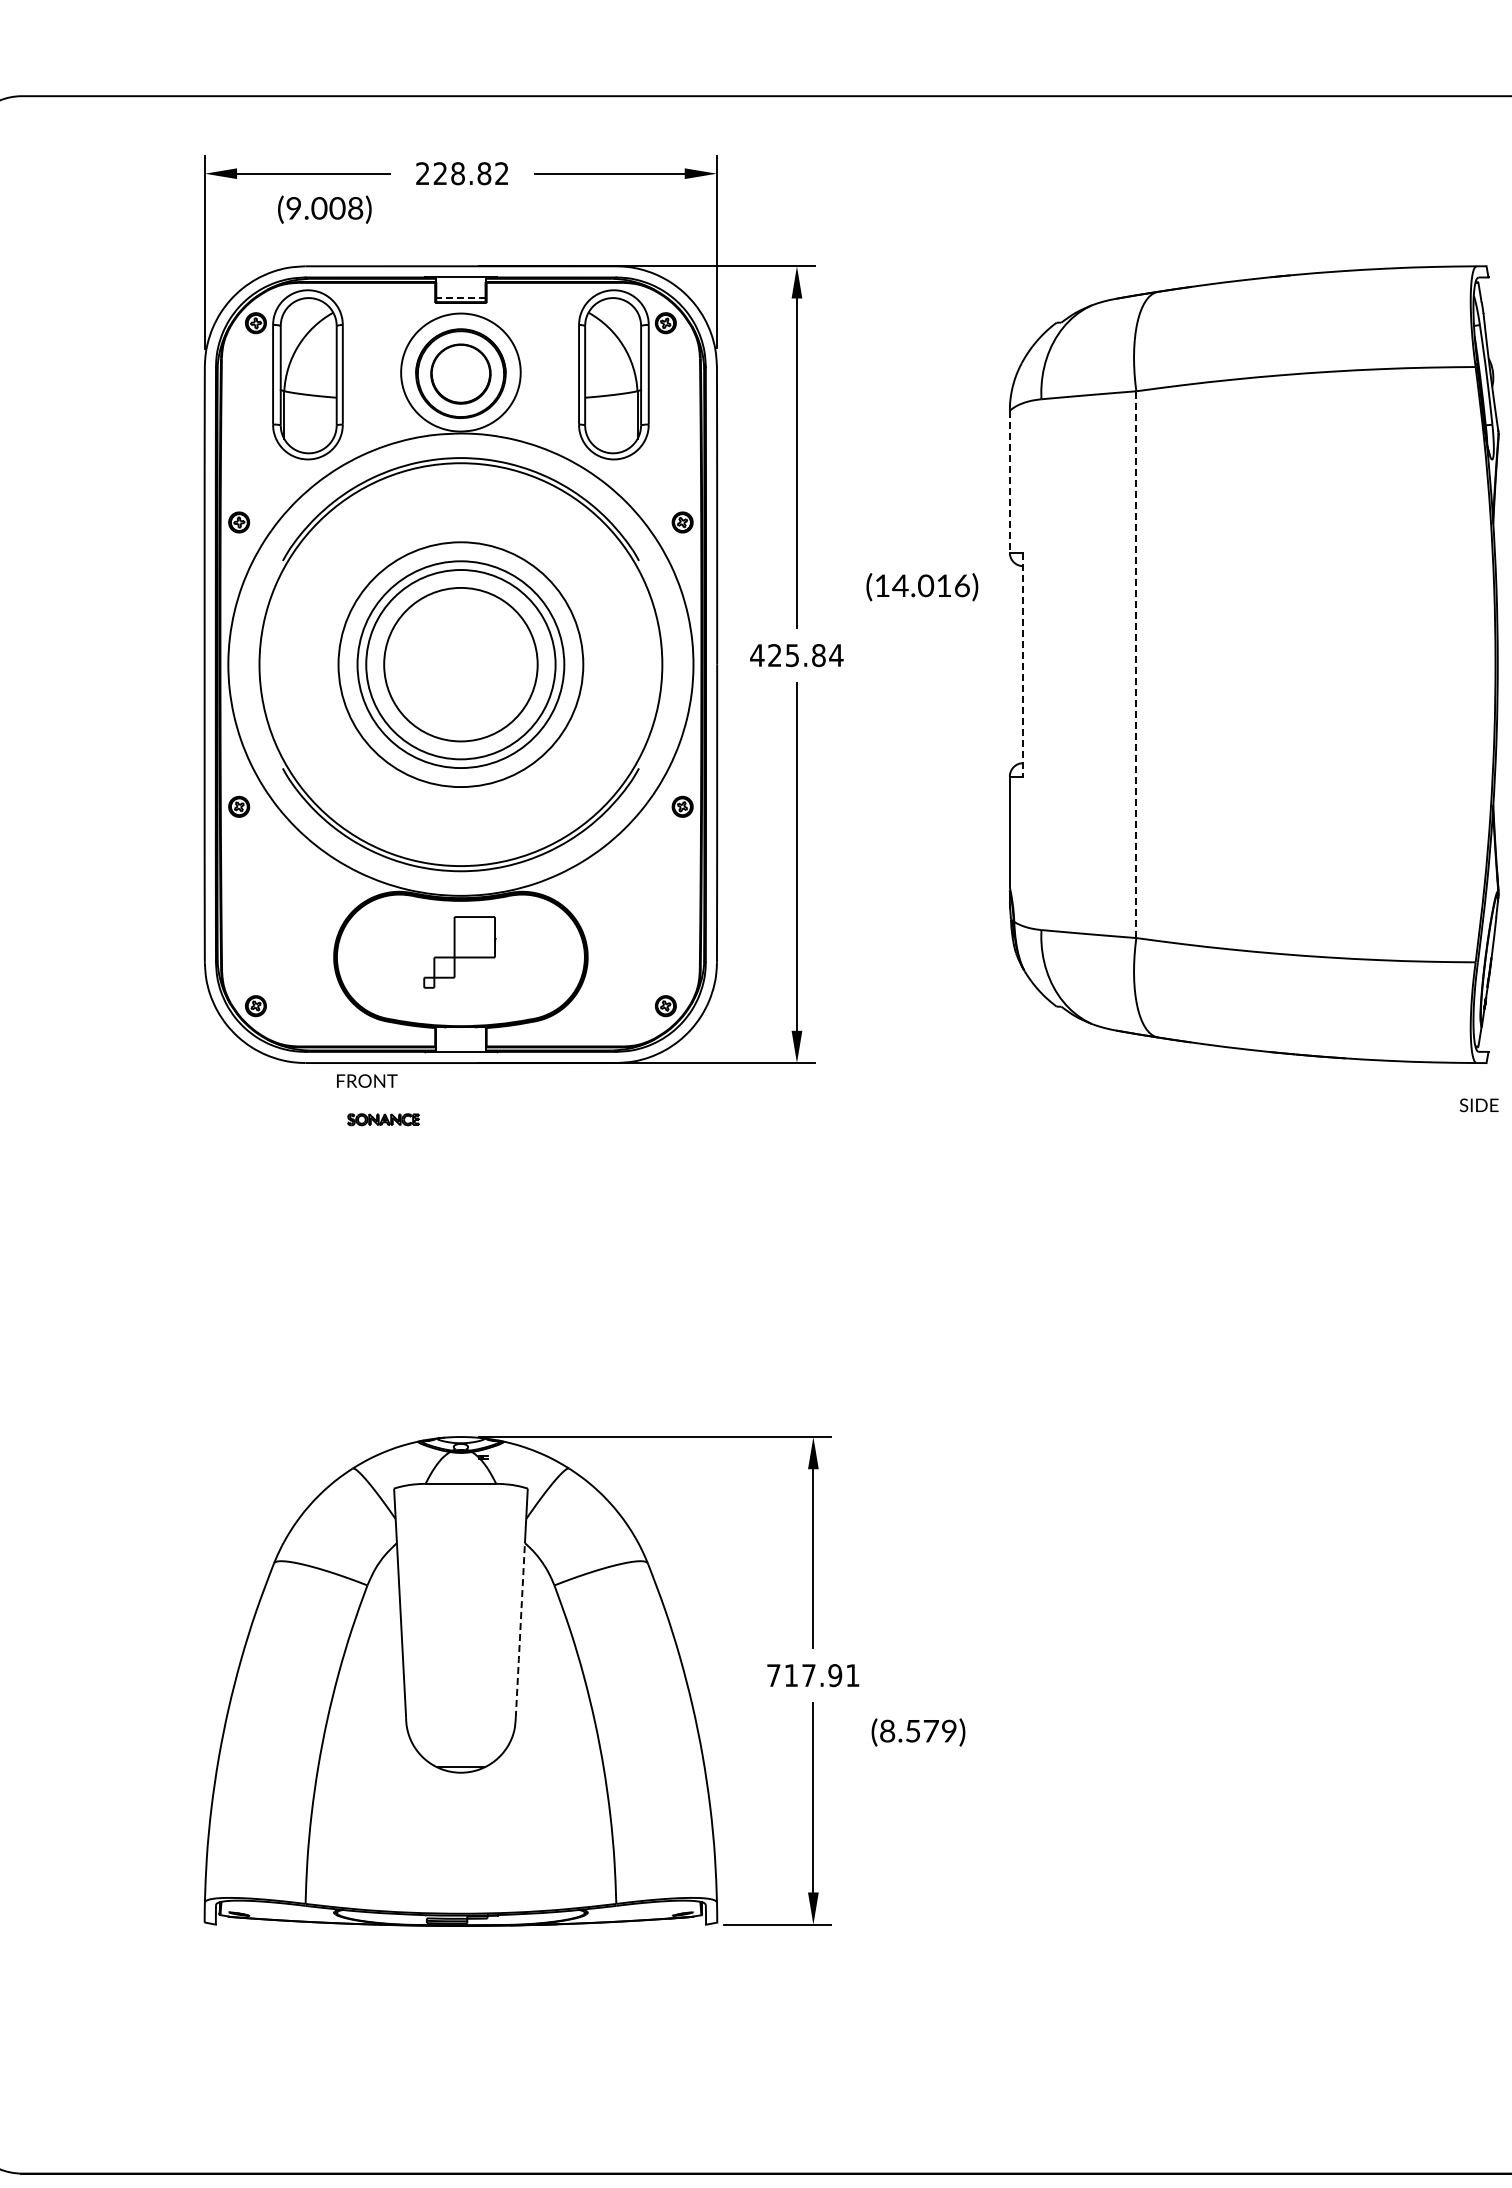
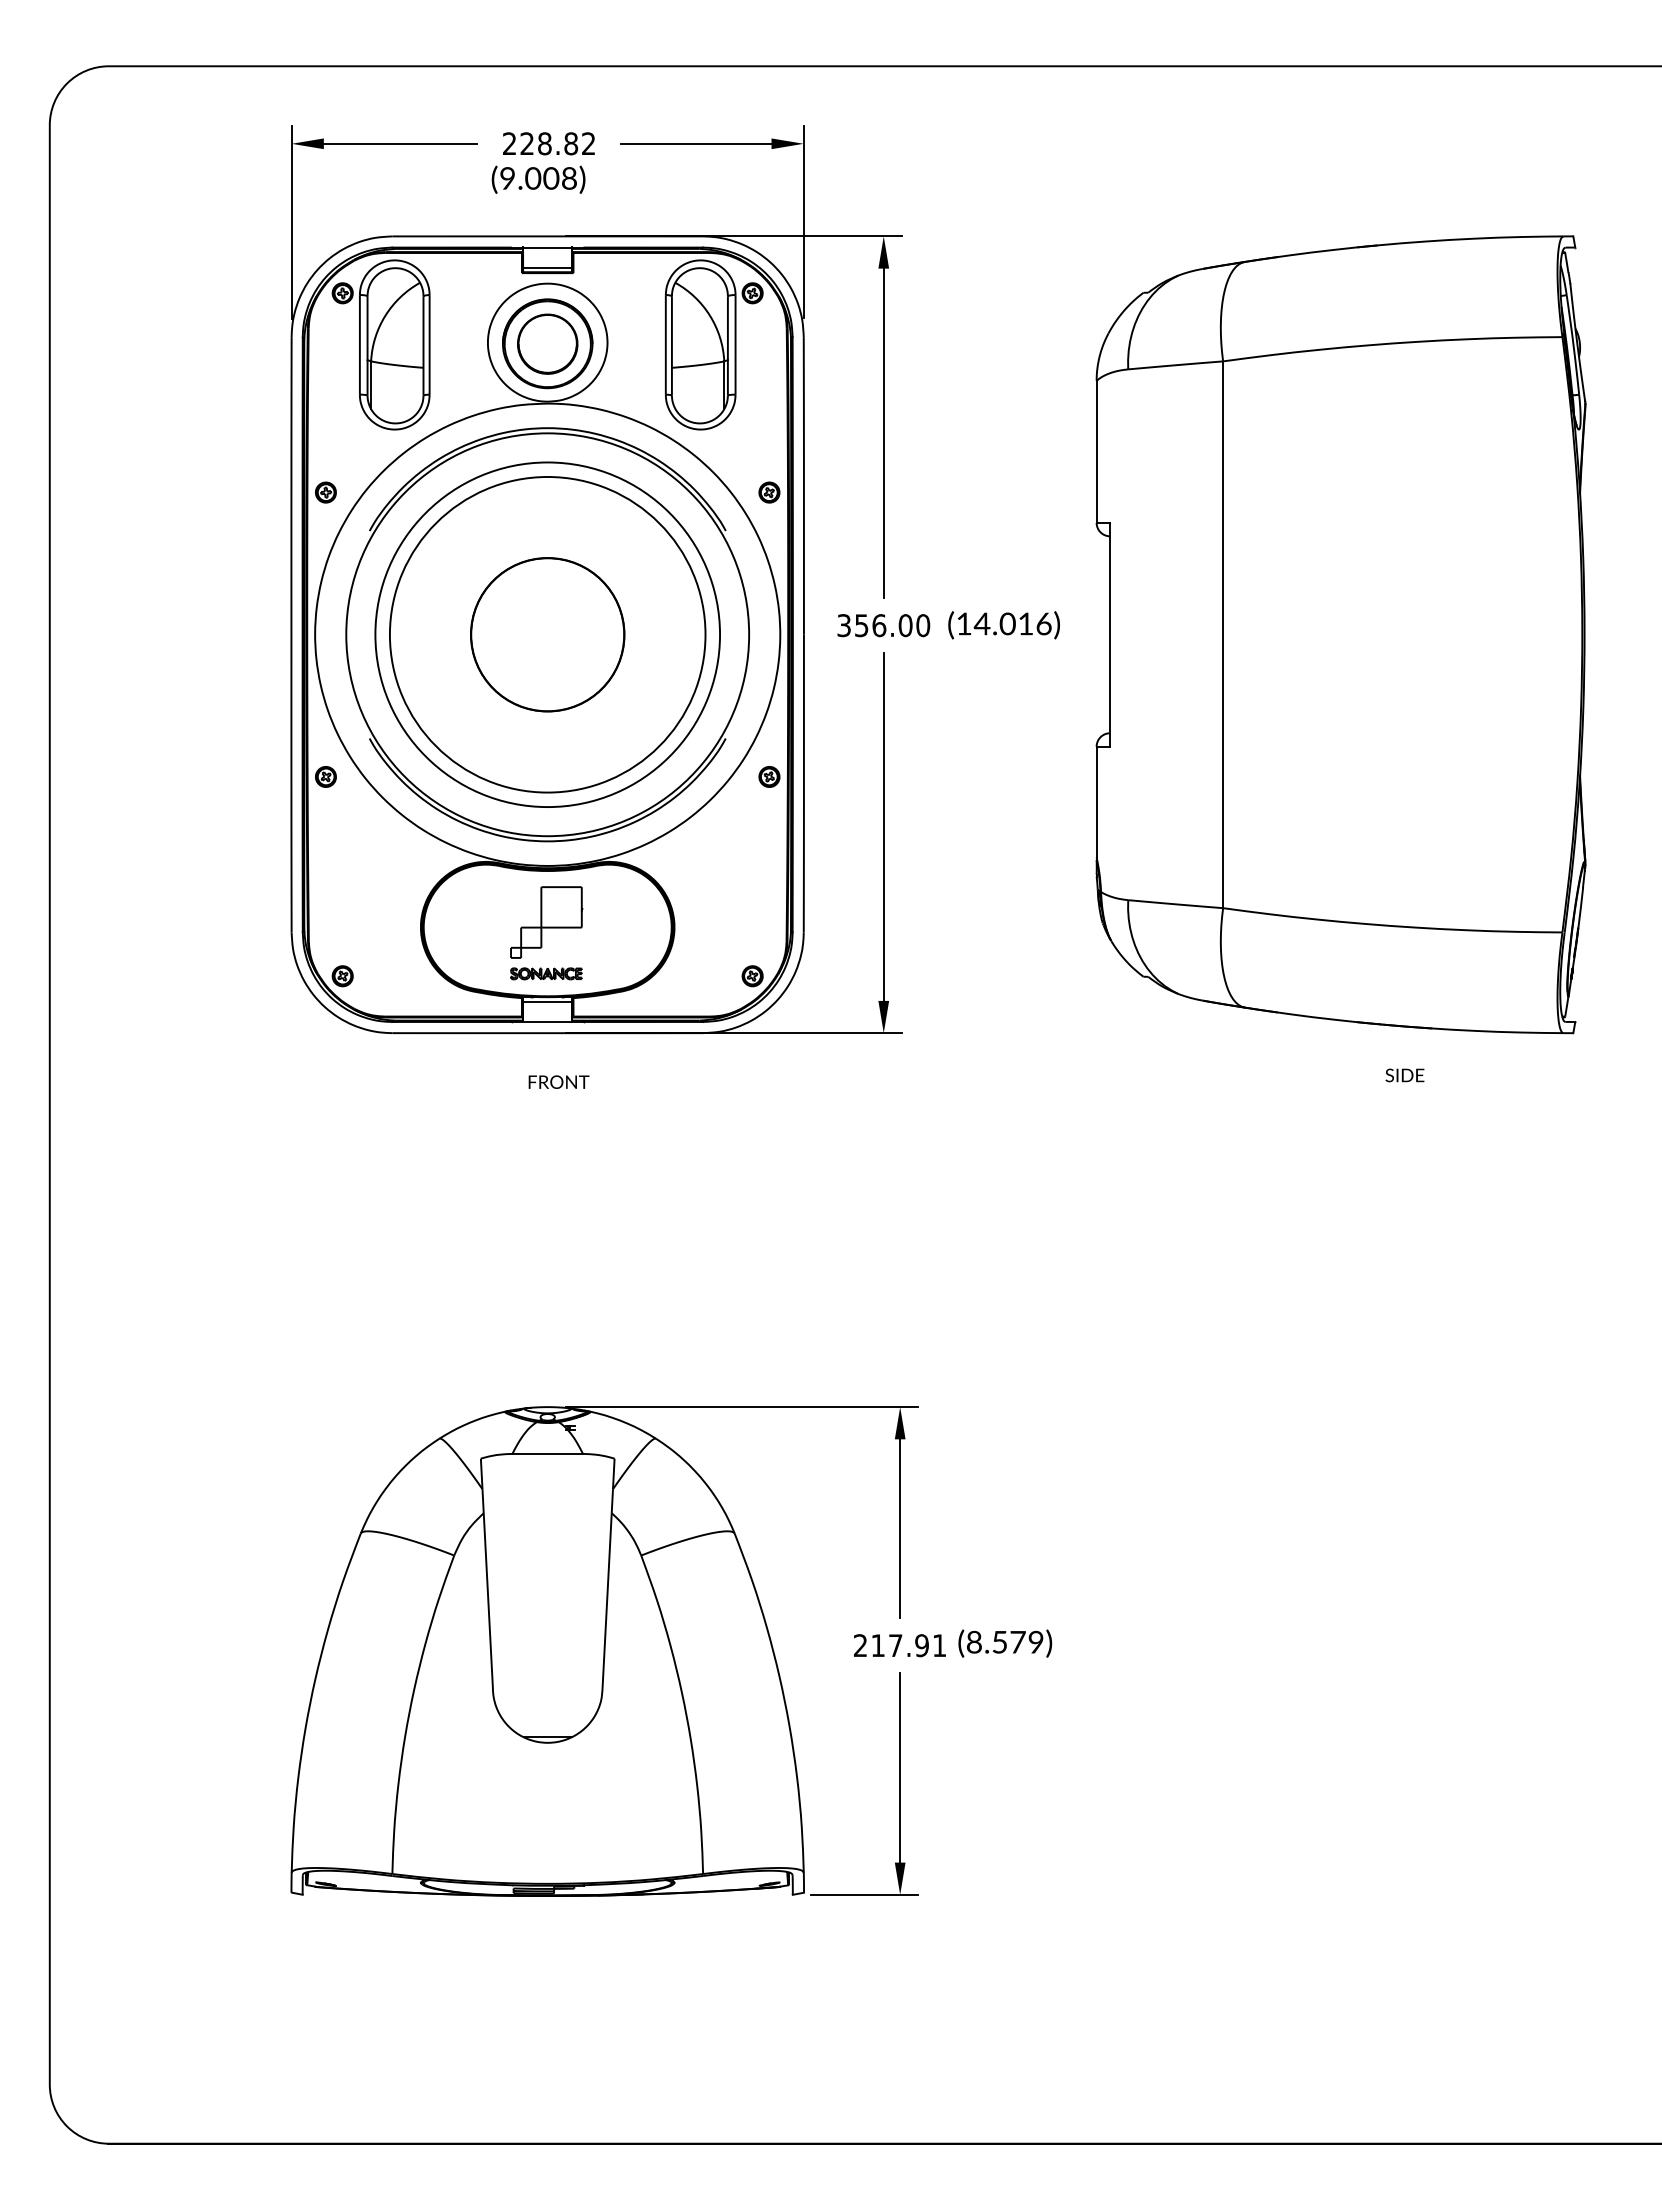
text: (324, 209) -> (538, 179), moved
line: (460, 297) -> (547, 267), dashed -> solid
line: (1009, 481) -> (1096, 451), dashed -> solid
text: (921, 587) -> (1003, 625), moved
text: (796, 655) -> (883, 625), 425.84 -> 356.00
circle: (460, 664) -> (547, 634), size x0.62
circle: (460, 664) -> (547, 634), size x1.67
circle: (460, 664) -> (547, 634), size x1.67
line: (1023, 664) -> (1110, 634), dashed -> solid
line: (1136, 664) -> (1223, 634), dashed -> solid
line: (460, 1031) -> (547, 1001), added
text: (366, 1080) -> (558, 1081), moved
text: (1478, 1105) -> (1404, 1075), moved
part: (383, 1119) -> (546, 973), moved
line: (520, 1629) -> (607, 1599), dashed -> solid
text: (773, 1675) -> (860, 1645), 717.91 -> 217.91
text: (918, 1732) -> (1005, 1643), moved

